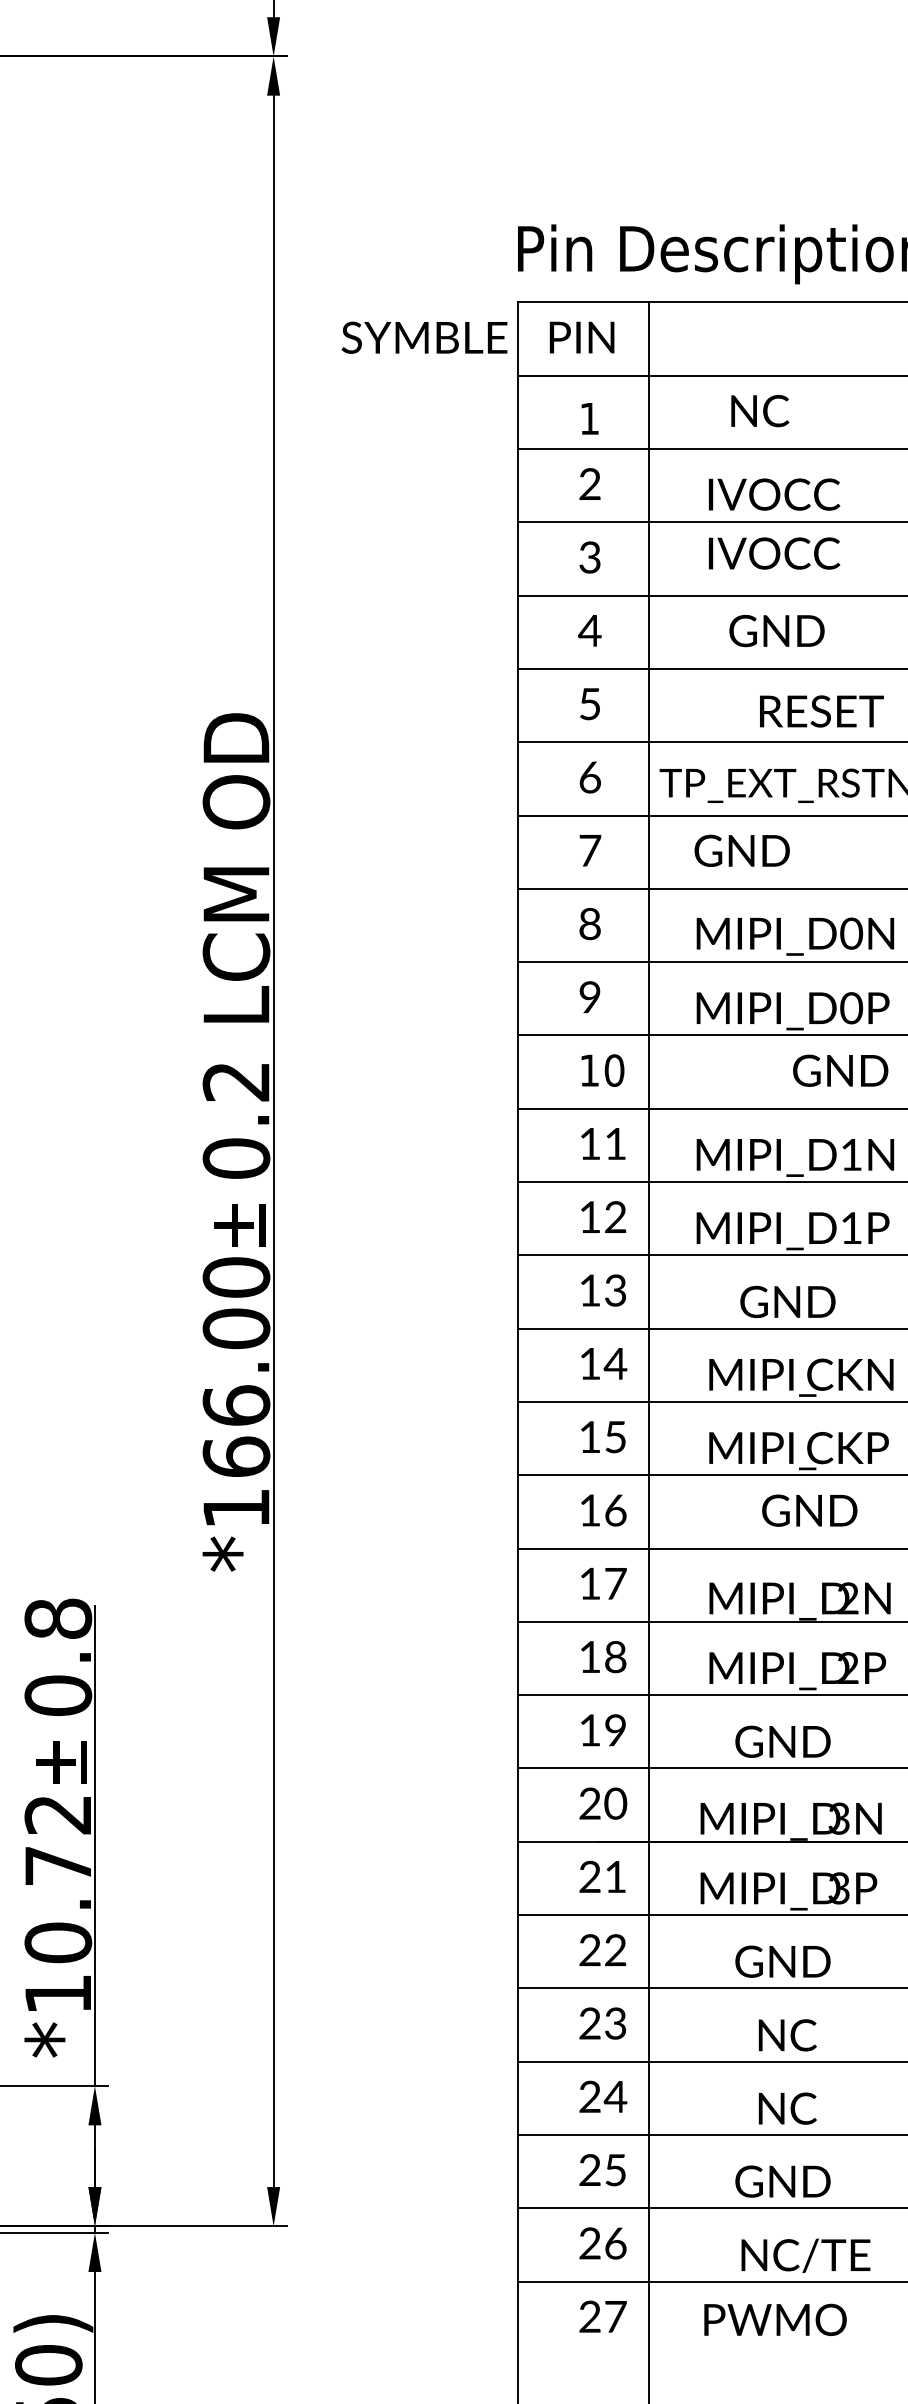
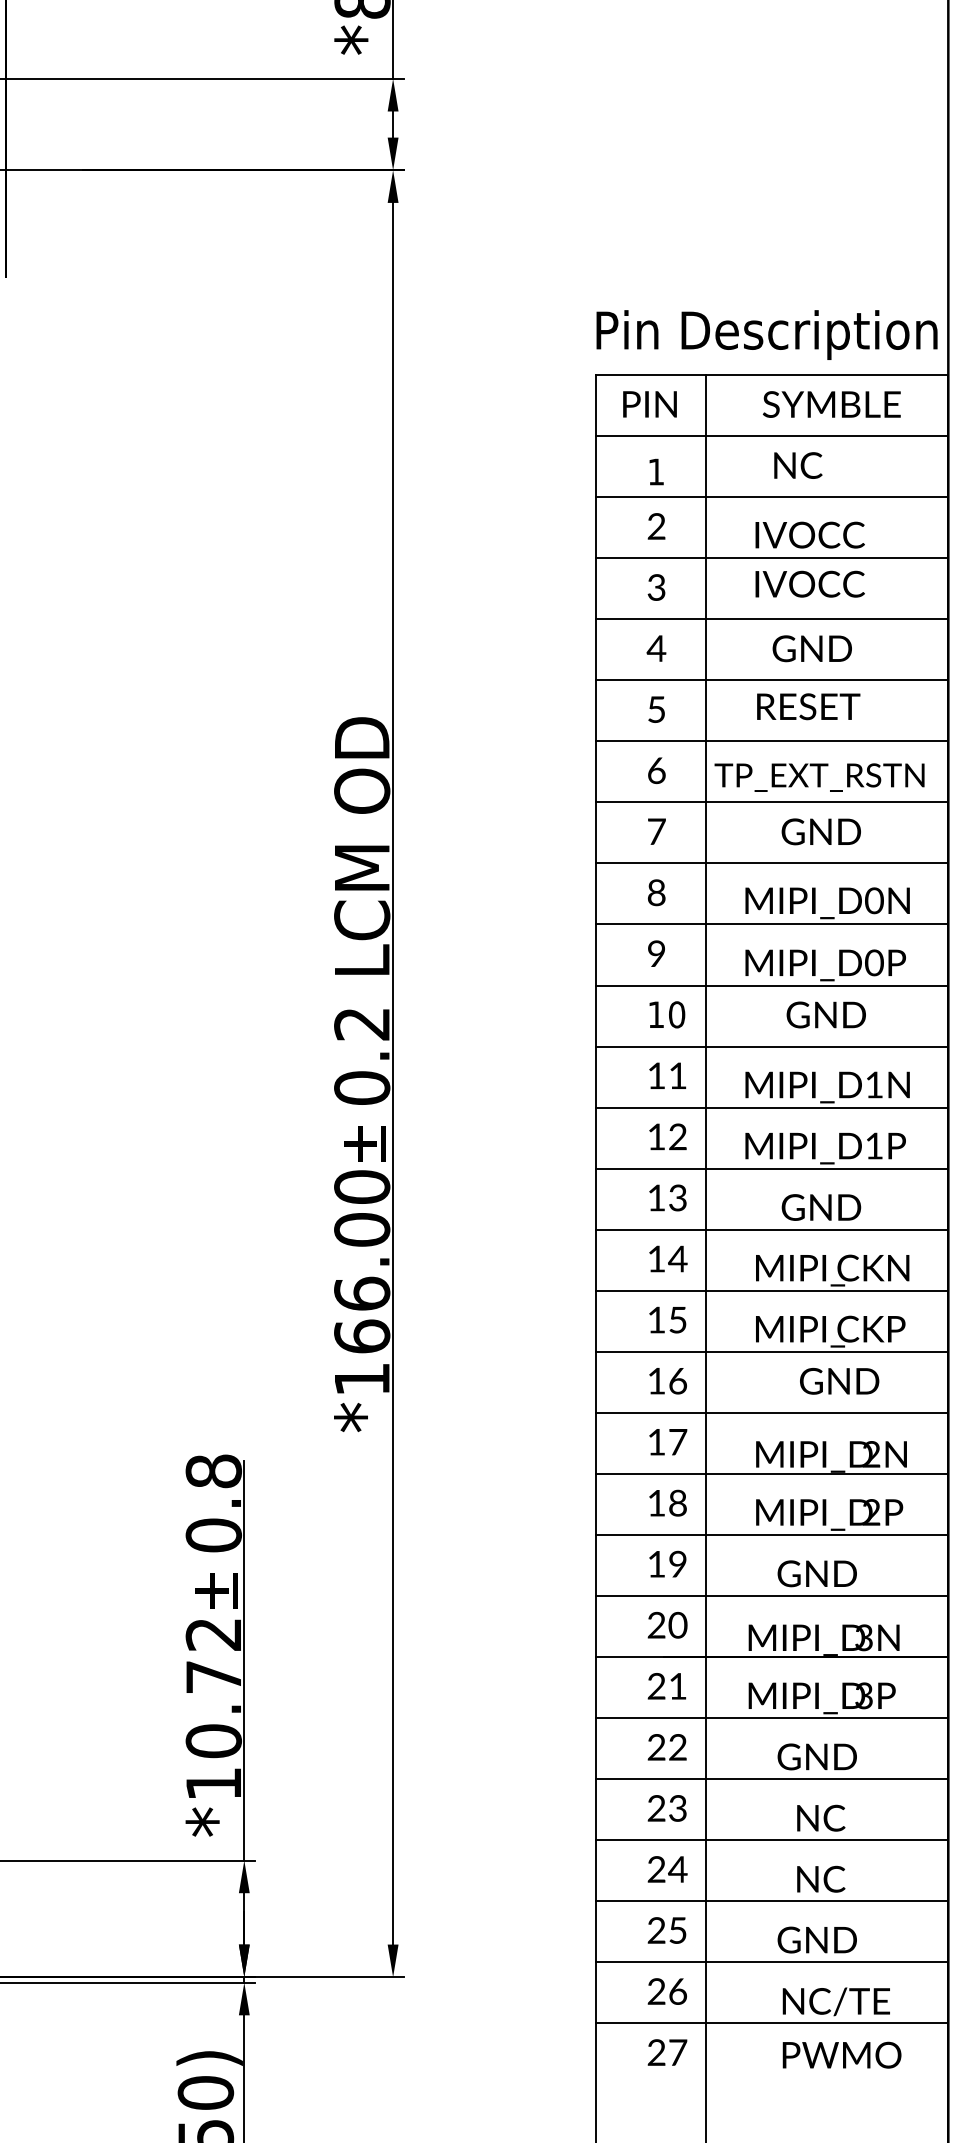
text: (424, 337) -> (831, 404), moved
text: (821, 711) -> (808, 706), moved
text: (741, 850) -> (820, 831), moved
text: (839, 1070) -> (825, 1014), moved
text: (774, 2319) -> (841, 2054), moved

